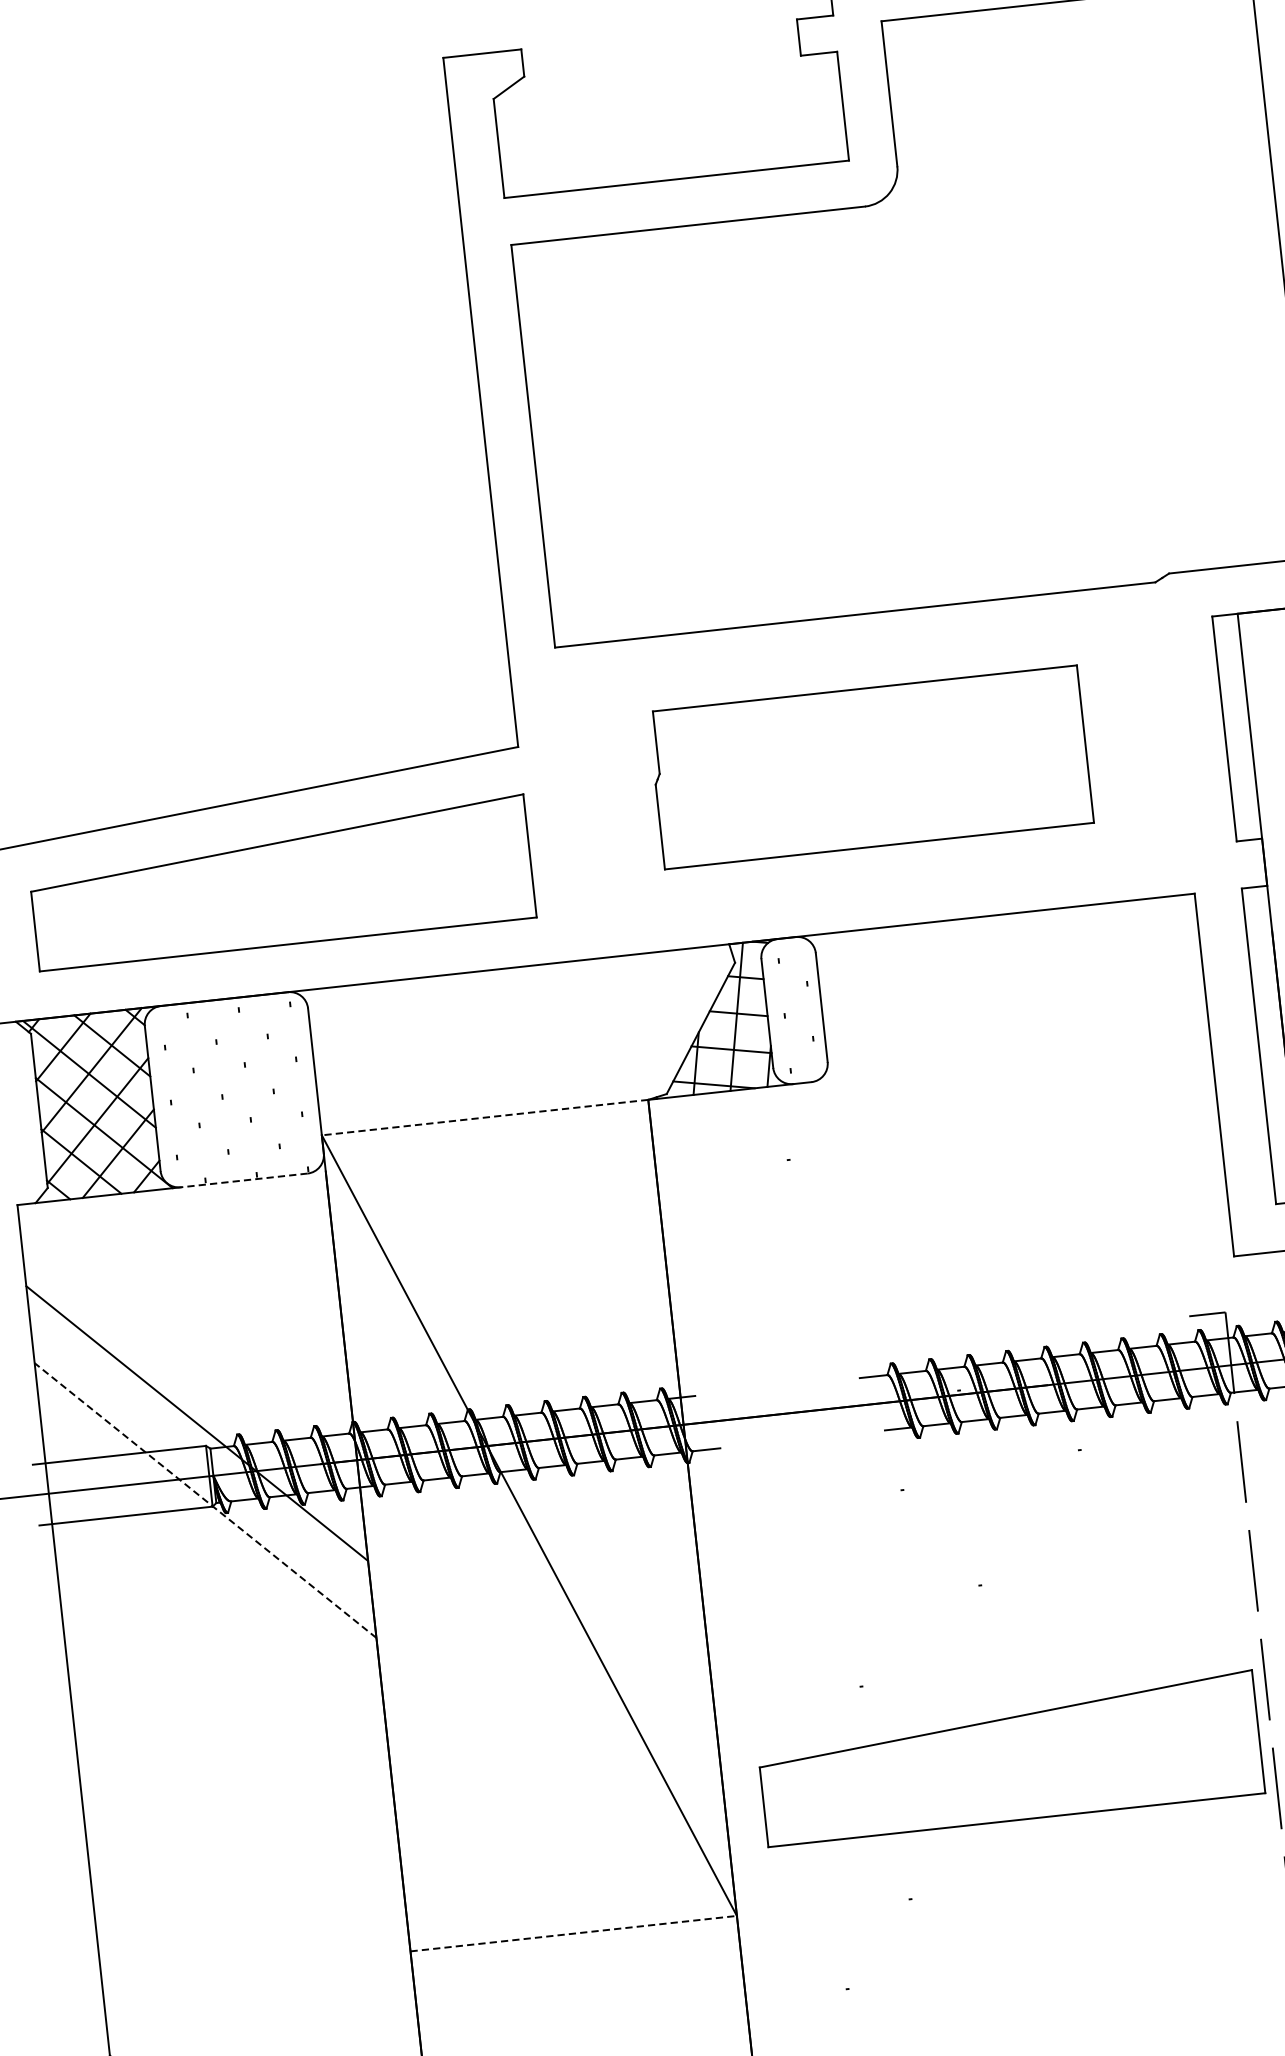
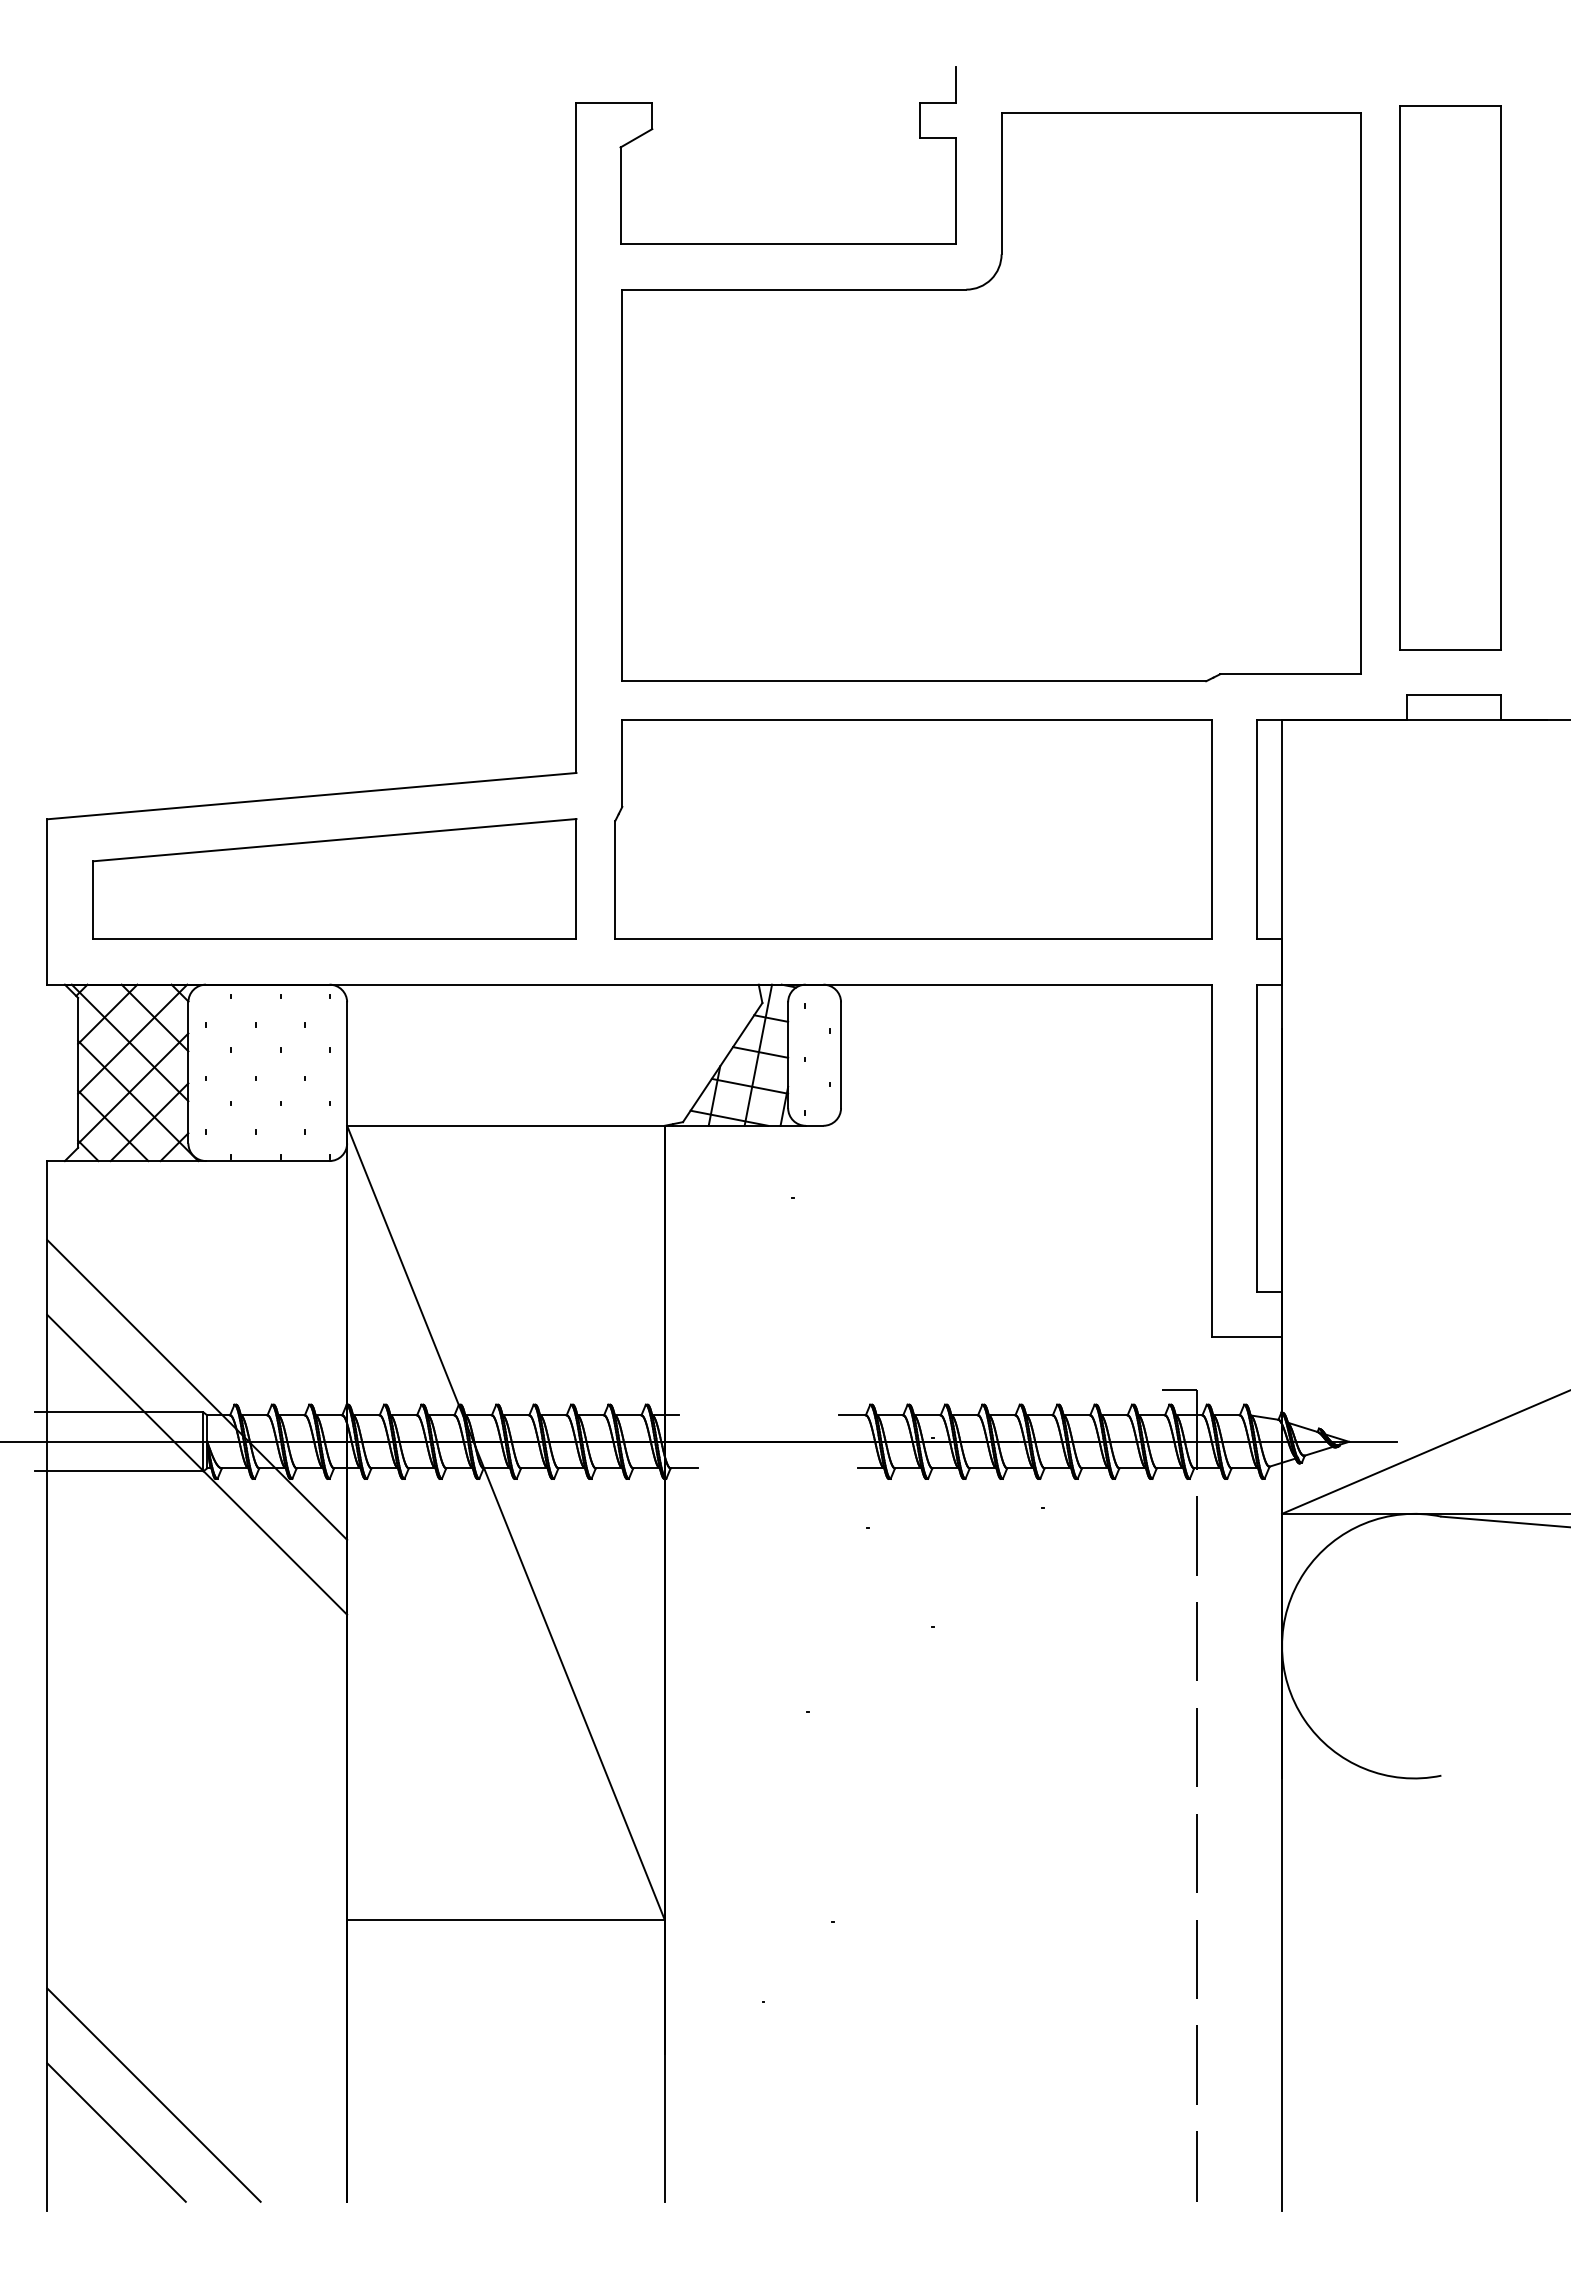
part: (871, 767) -> (913, 829), size x1.43
line: (484, 1117) -> (505, 1125), dashed -> solid
line: (243, 1180) -> (267, 1161), dashed -> solid
line: (204, 1500) -> (196, 1464), dashed -> solid
part: (1009, 1758) -> (943, 1796), removed
line: (573, 1933) -> (505, 1919), dashed -> solid

